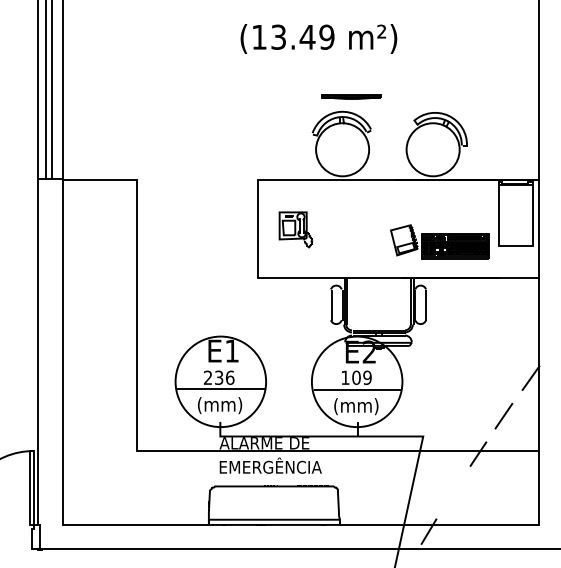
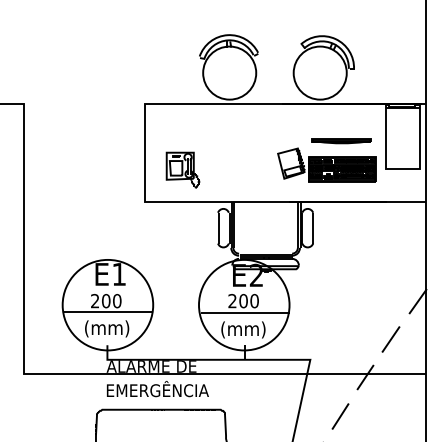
part: (351, 96) -> (341, 140), moved
part: (295, 229) -> (182, 169), moved
text: (224, 377) -> (111, 300), 236 -> 200
text: (356, 377) -> (243, 300), 109 -> 200
line: (453, 493) -> (340, 416), added

